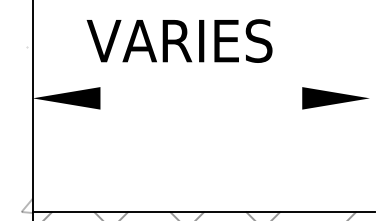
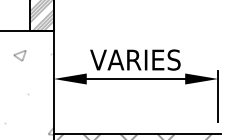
text: (179, 39) -> (135, 59), moved
line: (200, 99) -> (135, 79), added
line: (370, 134) -> (218, 96), added

